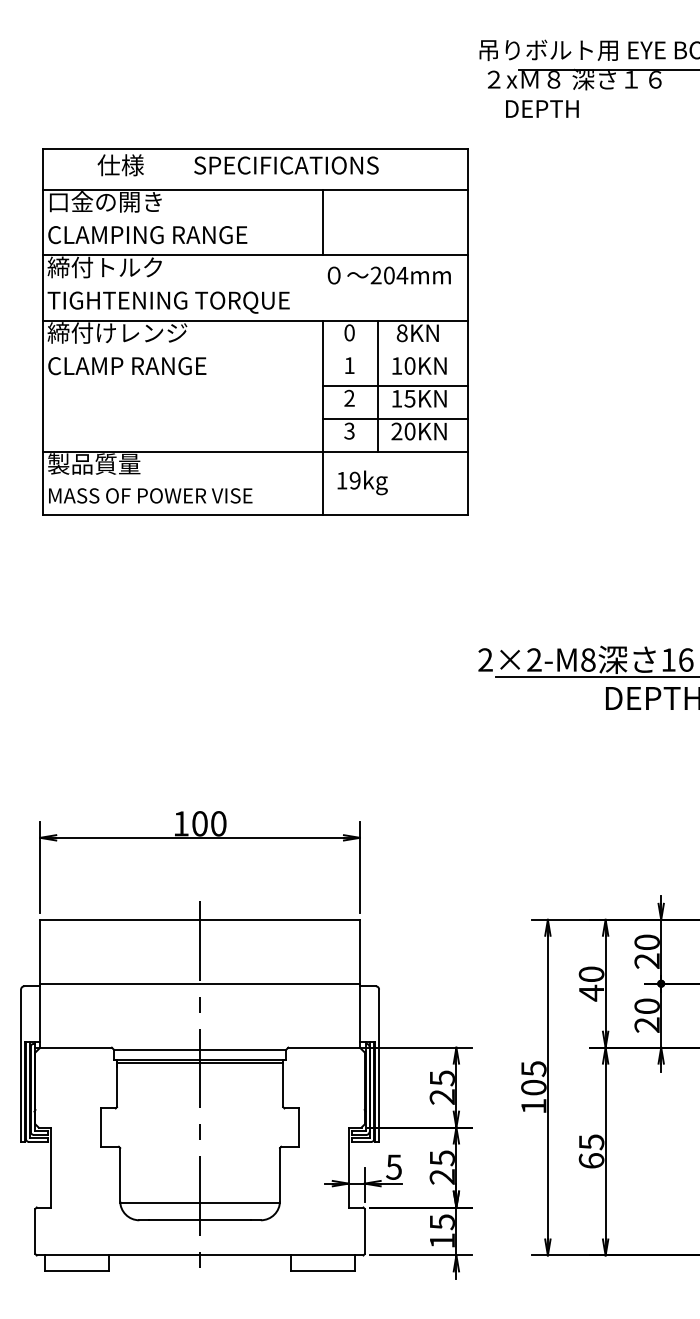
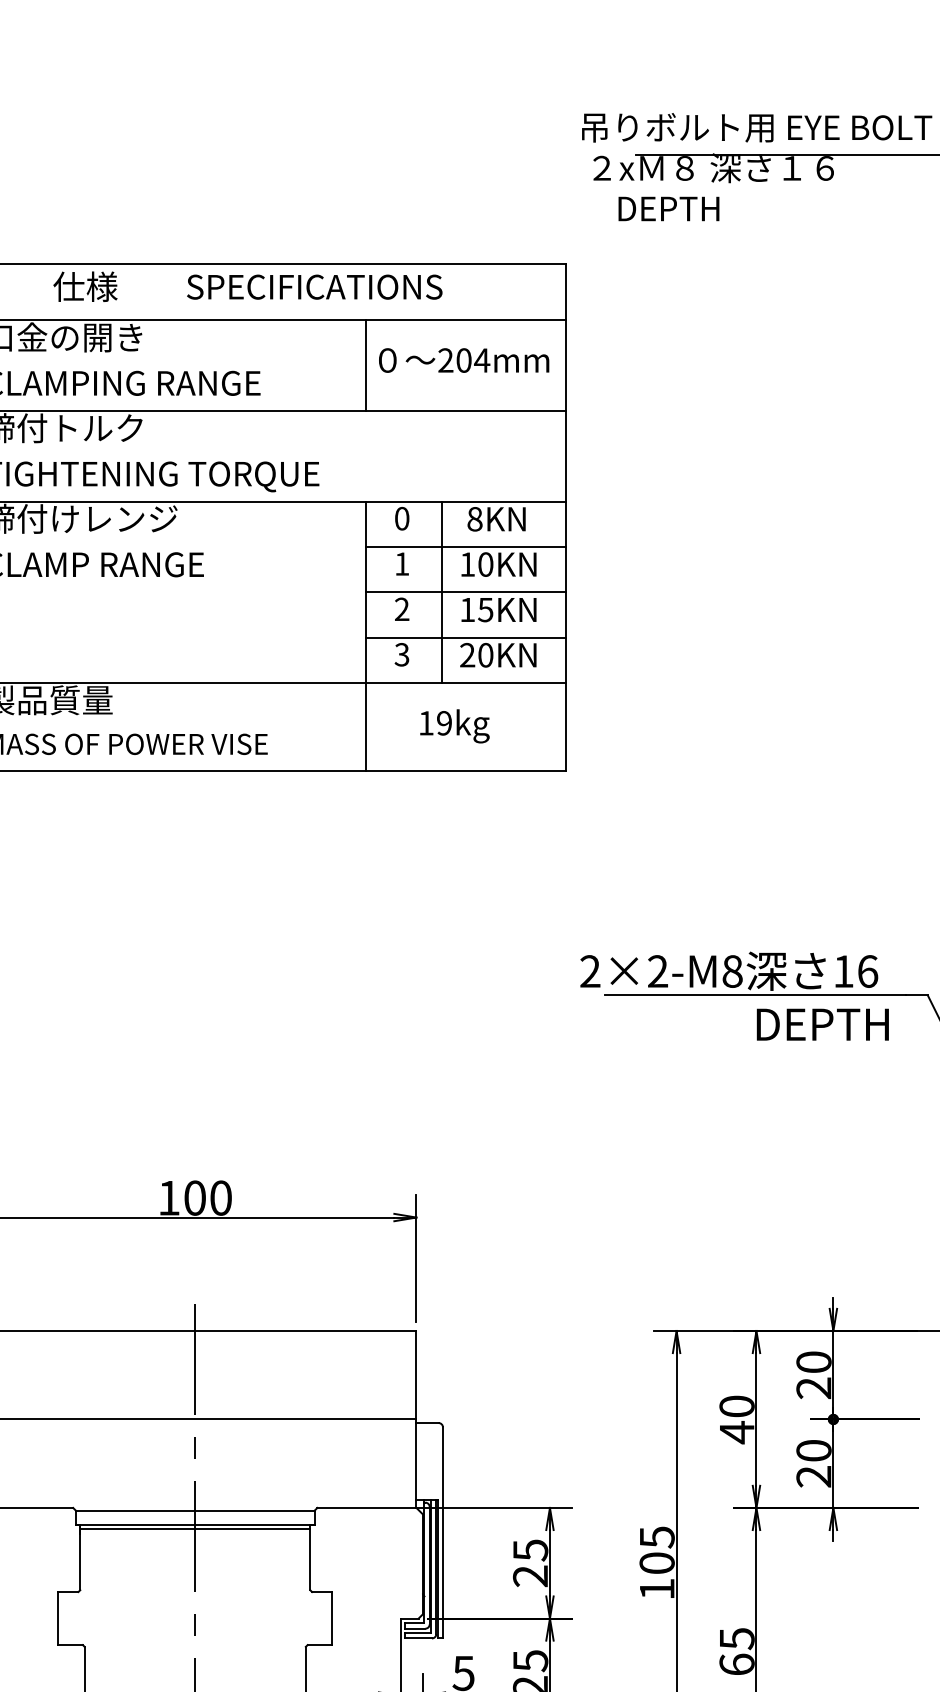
text: (388, 275) -> (462, 360), moved
line: (395, 353) -> (465, 547), added
text: (362, 482) -> (454, 725), moved

